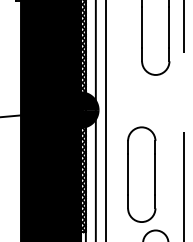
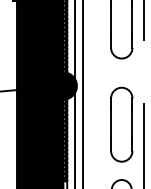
part: (141, 174) -> (121, 124), moved

